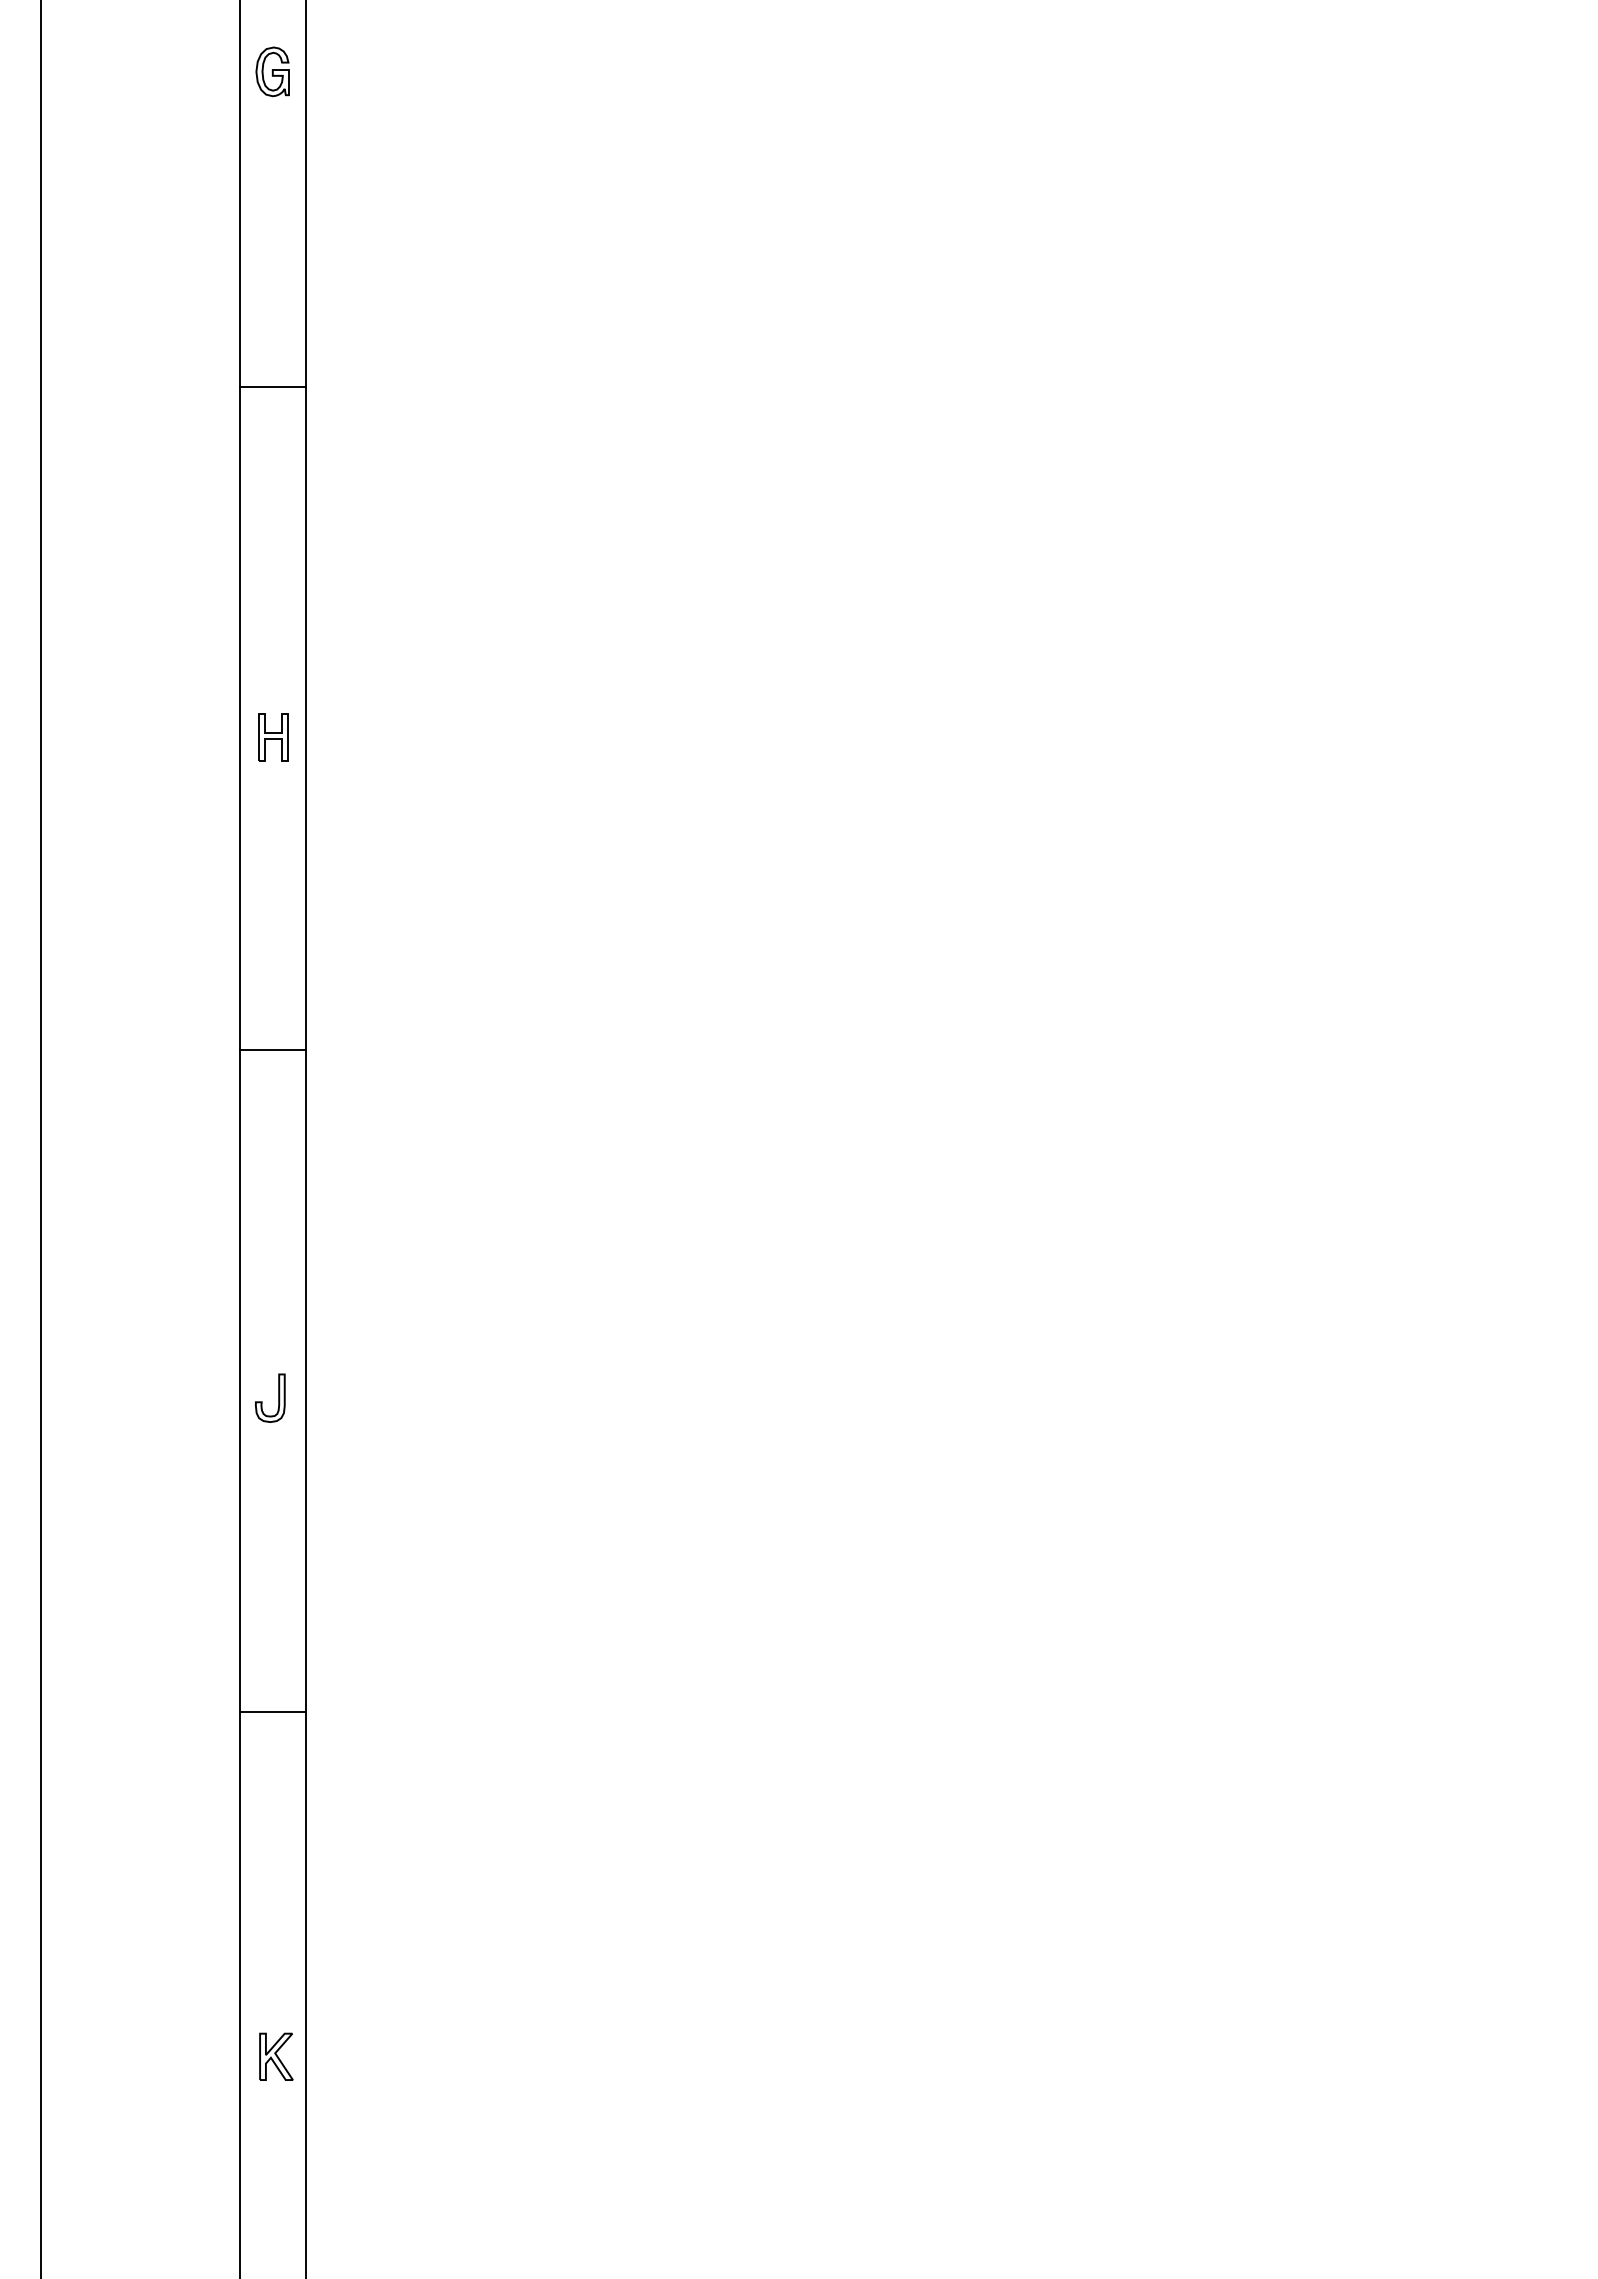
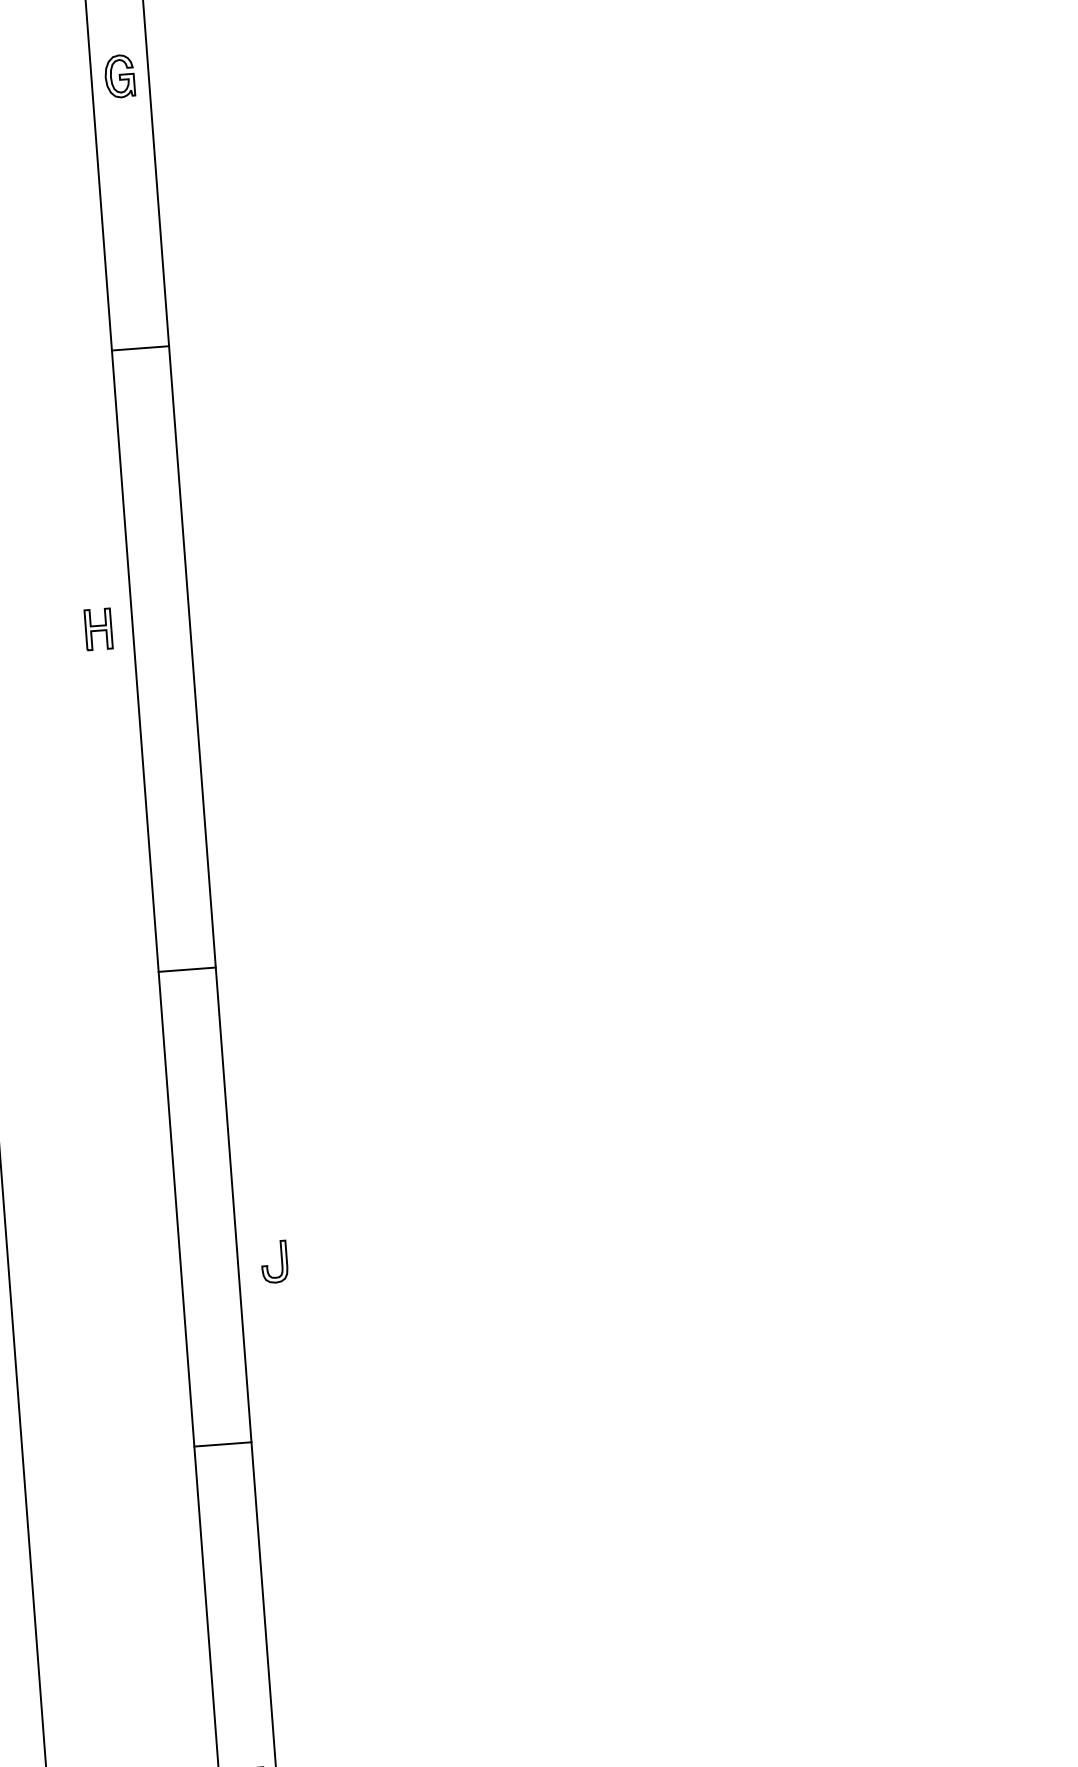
part: (273, 737) -> (98, 629), moved
line: (272, 1049) -> (186, 969), moved
part: (278, 1397) -> (281, 1260), moved
line: (272, 1712) -> (222, 1444), moved

